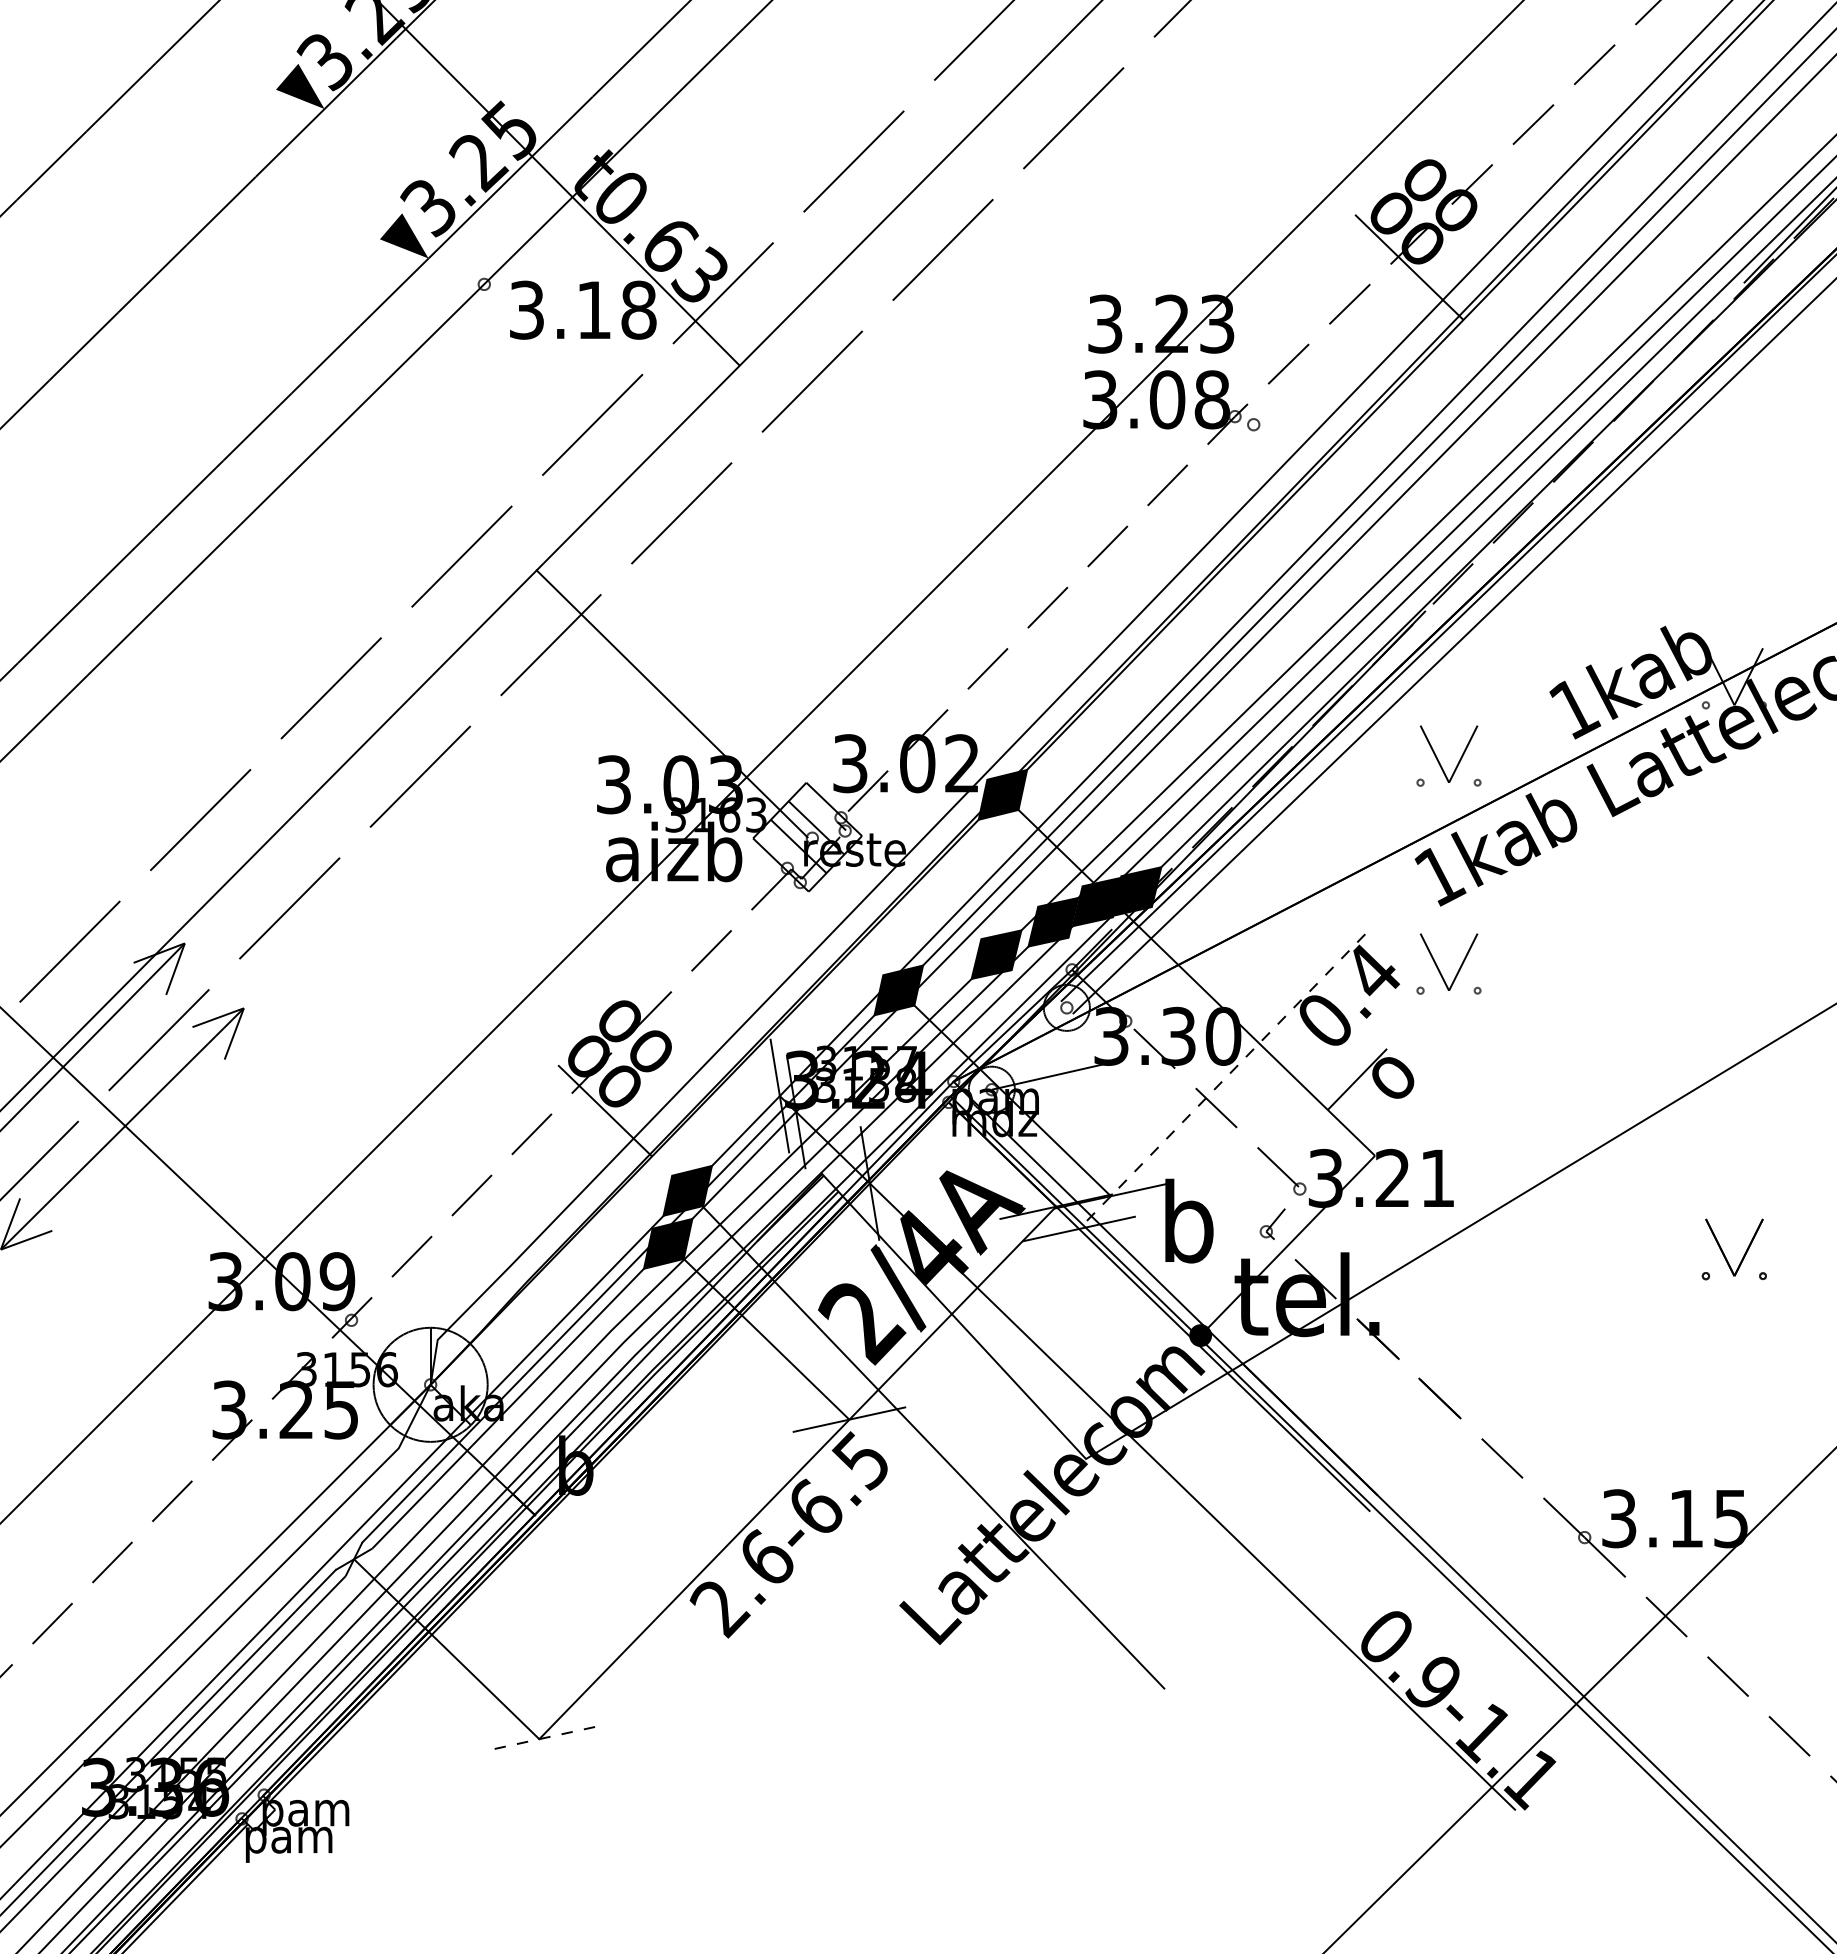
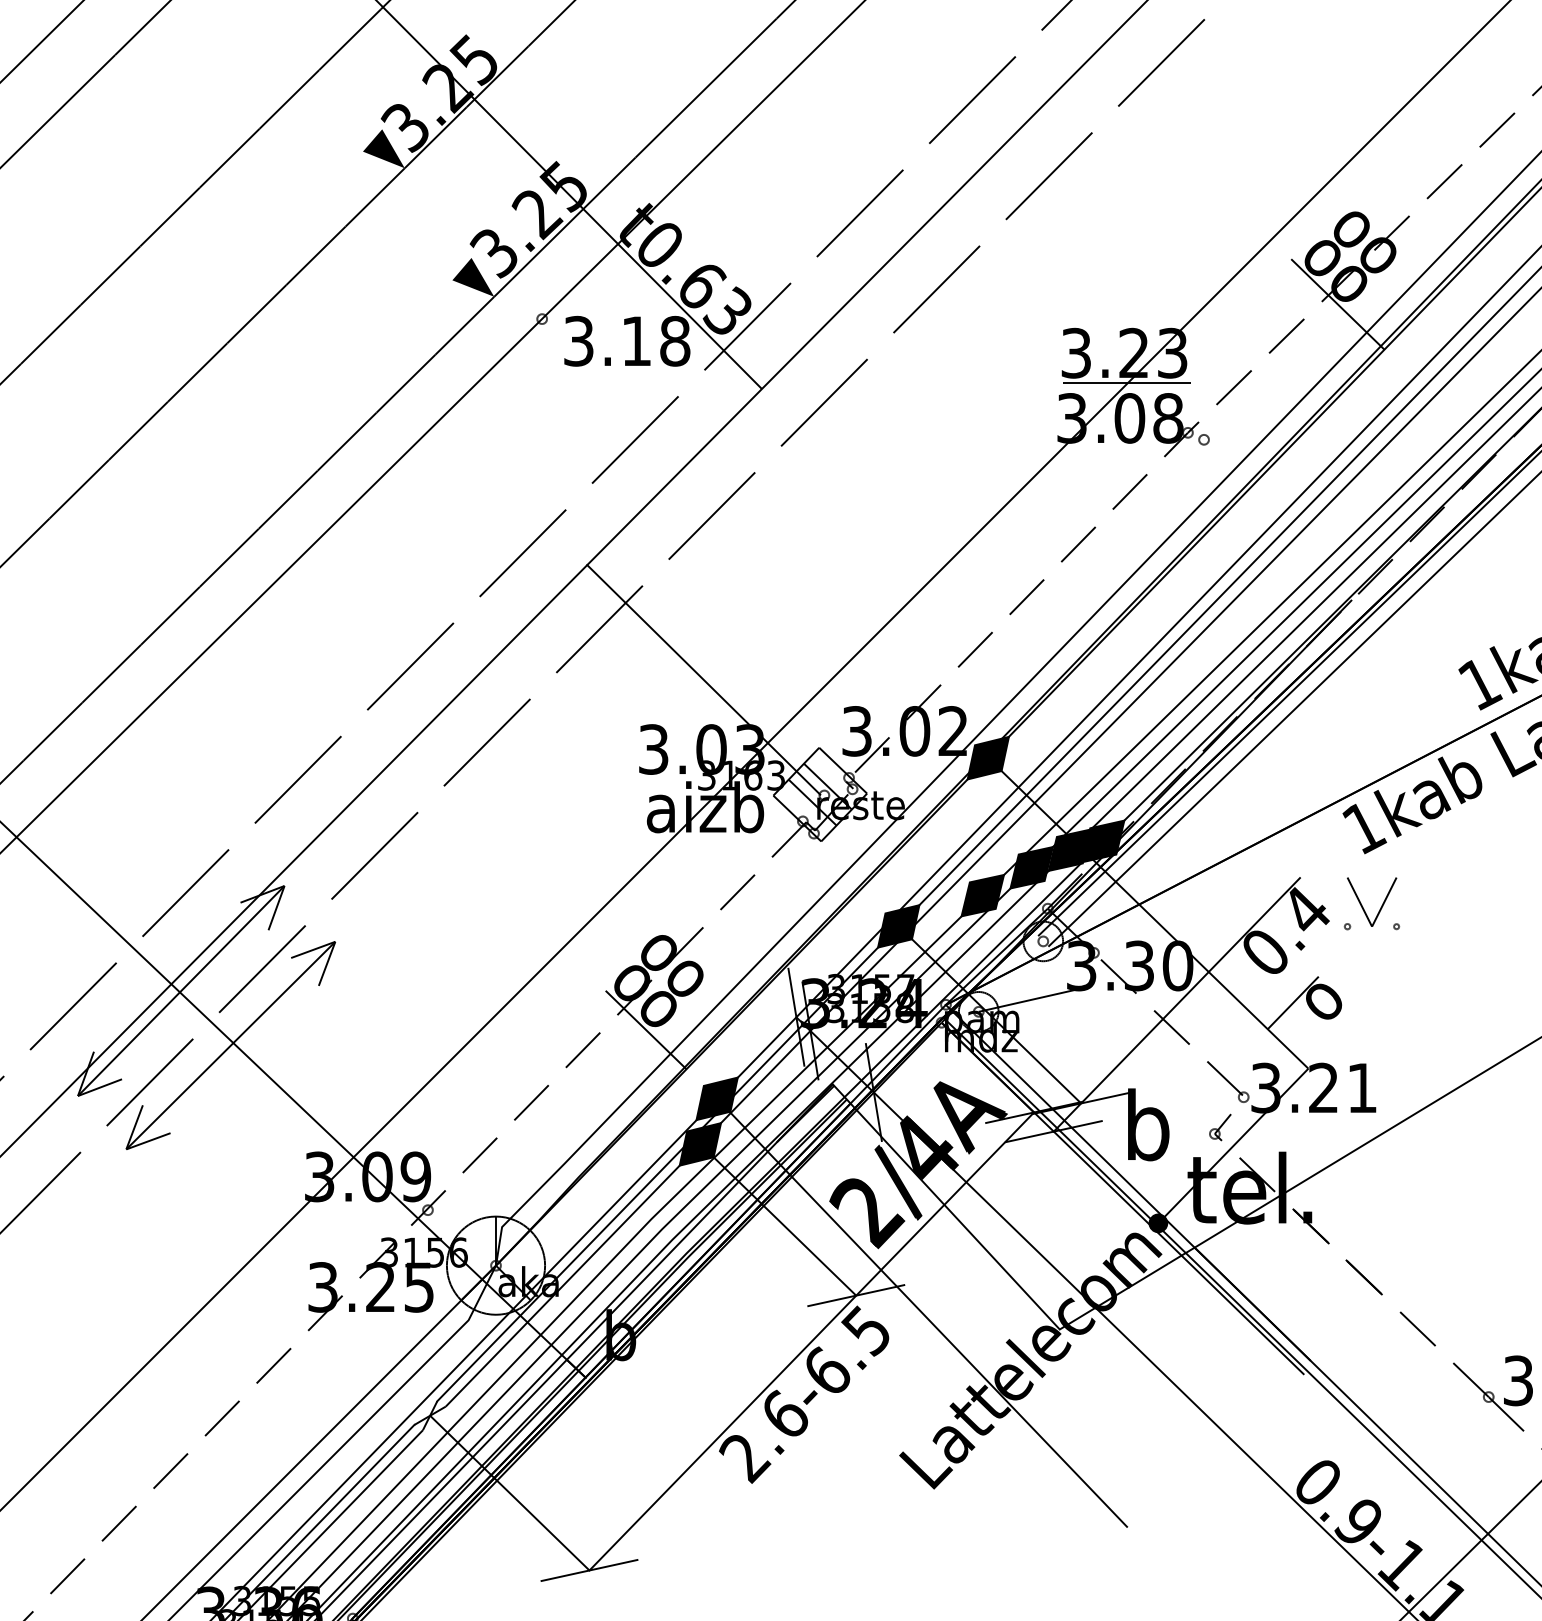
line: (1163, 358) -> (1126, 382), added
part: (1438, 759) -> (1362, 727), removed
line: (1221, 1081) -> (1176, 1004), dashed -> solid
line: (538, 1739) -> (588, 1570), dashed -> solid

